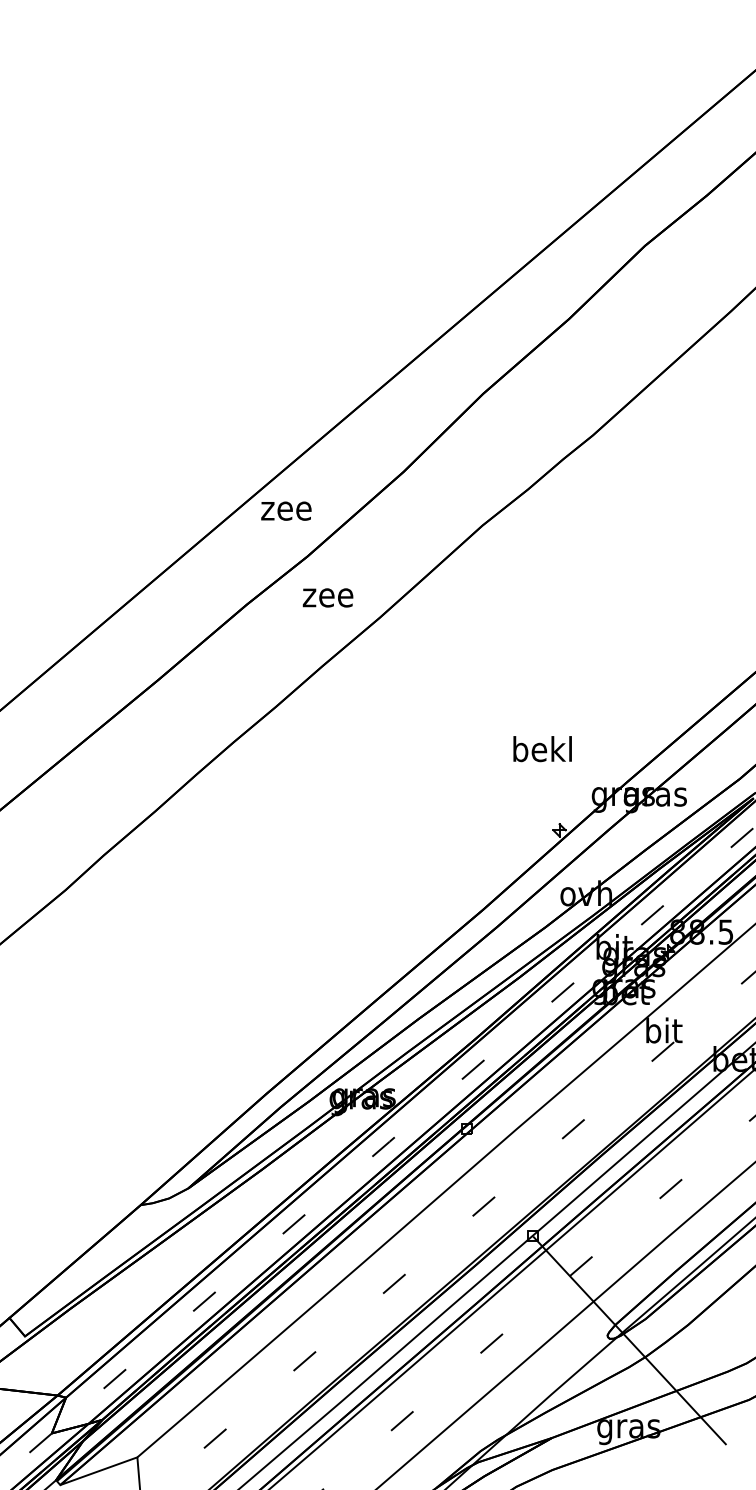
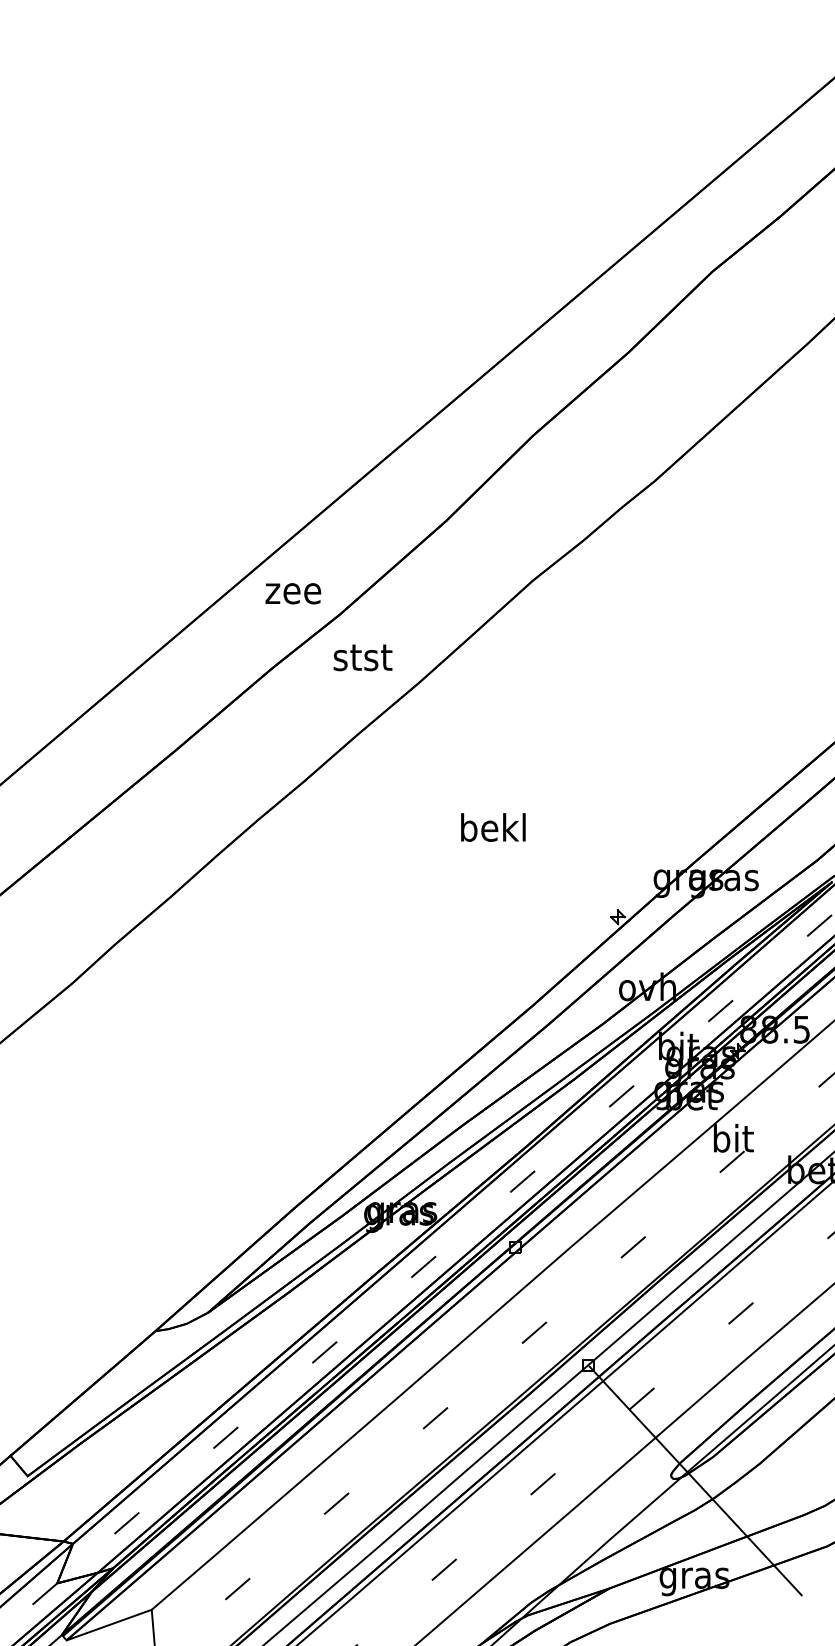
text: (286, 510) -> (293, 593), moved
text: (328, 595) -> (362, 657), zee -> stst
text: (542, 749) -> (493, 827), moved

